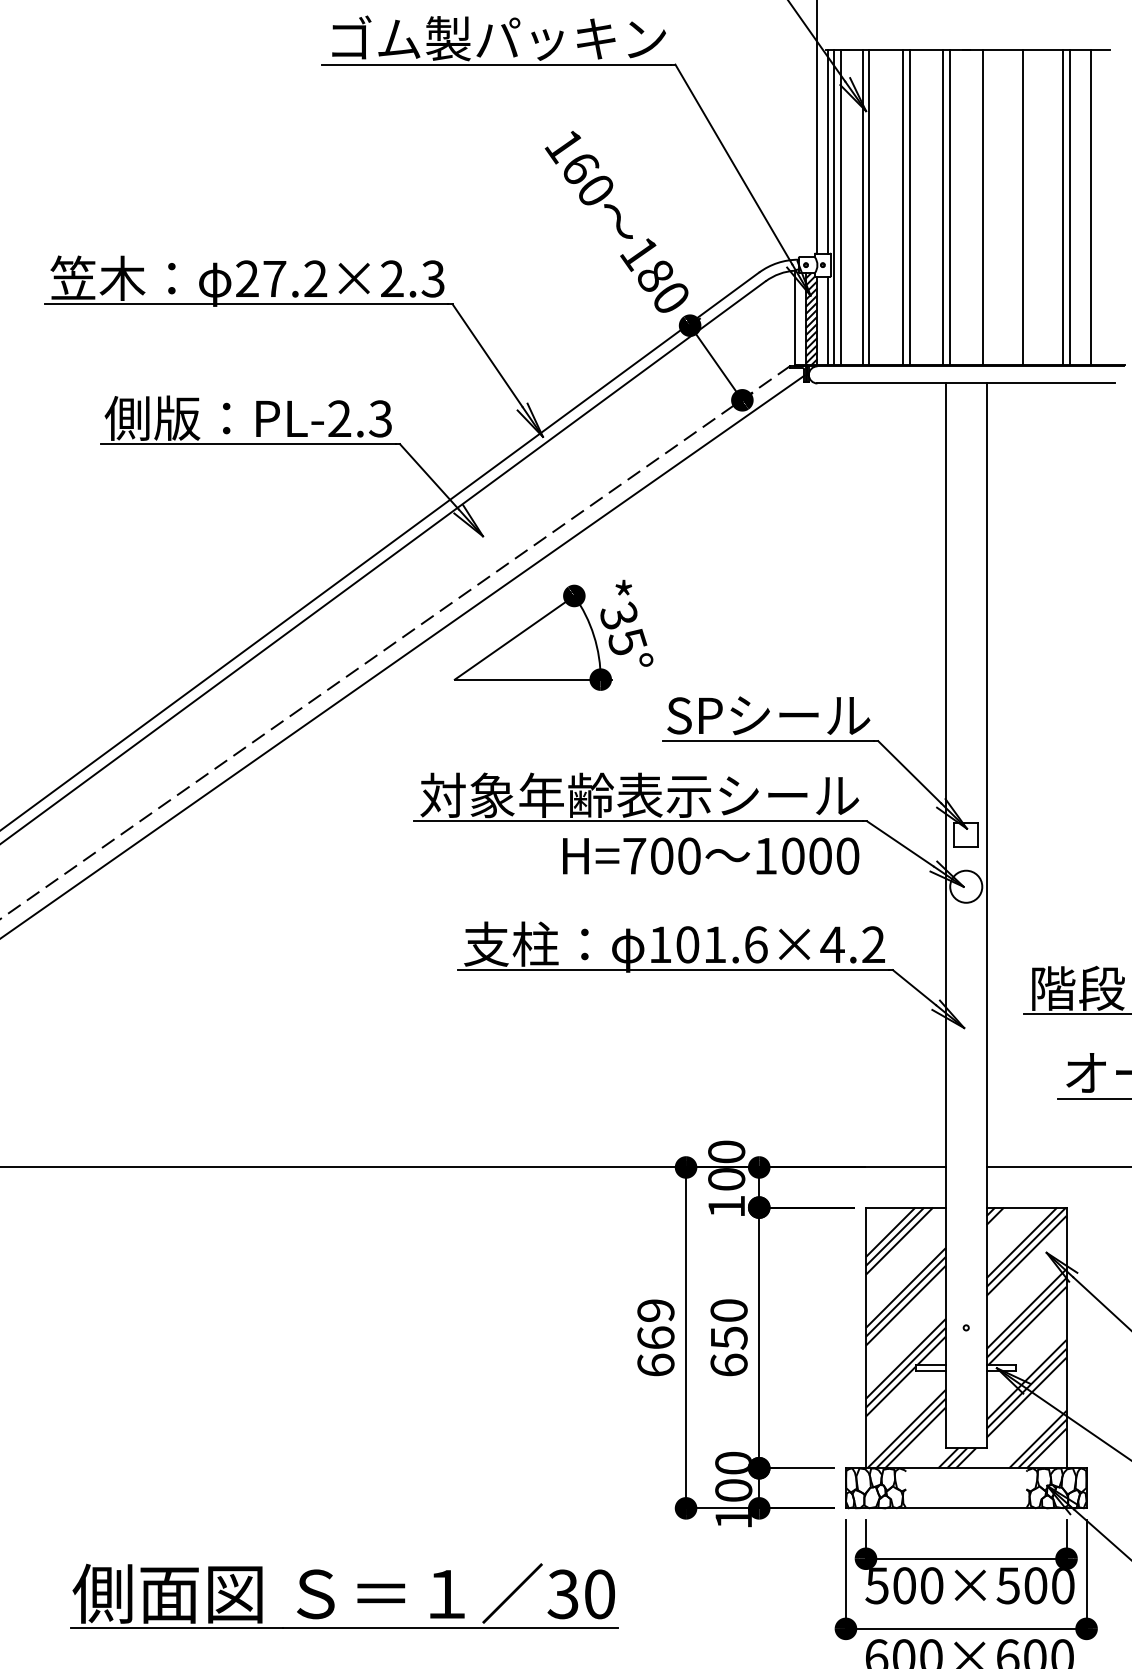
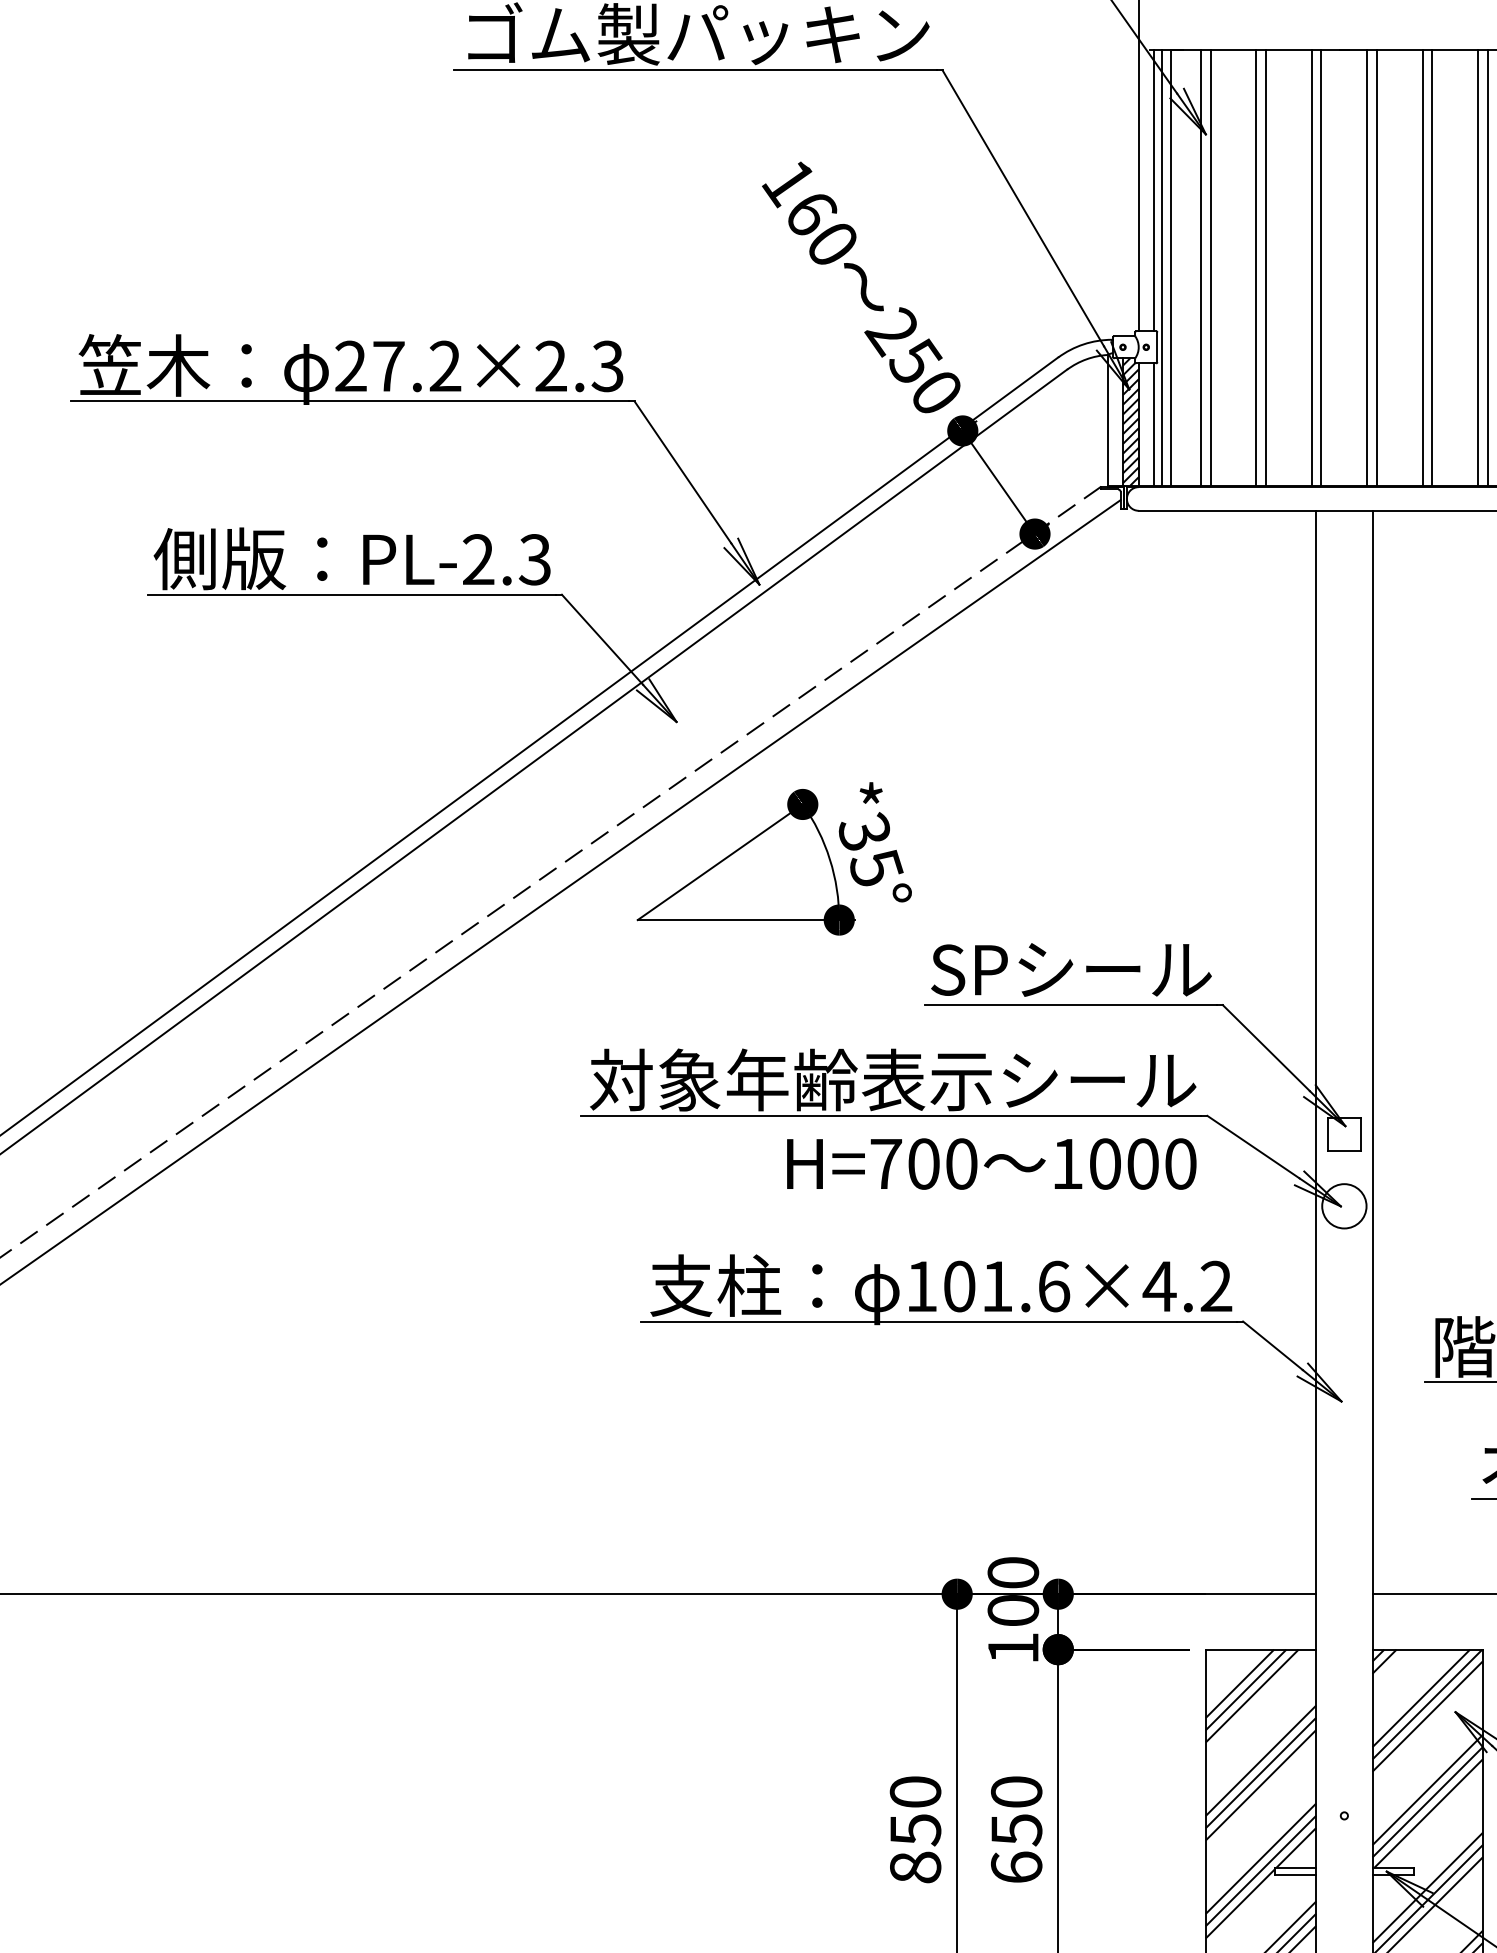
line: (989, 207) -> (1376, 267), added
line: (1029, 207) -> (1431, 267), added
text: (646, 263) -> (902, 345), 180 -> 250
text: (655, 1337) -> (914, 1829), 669 -> 850

